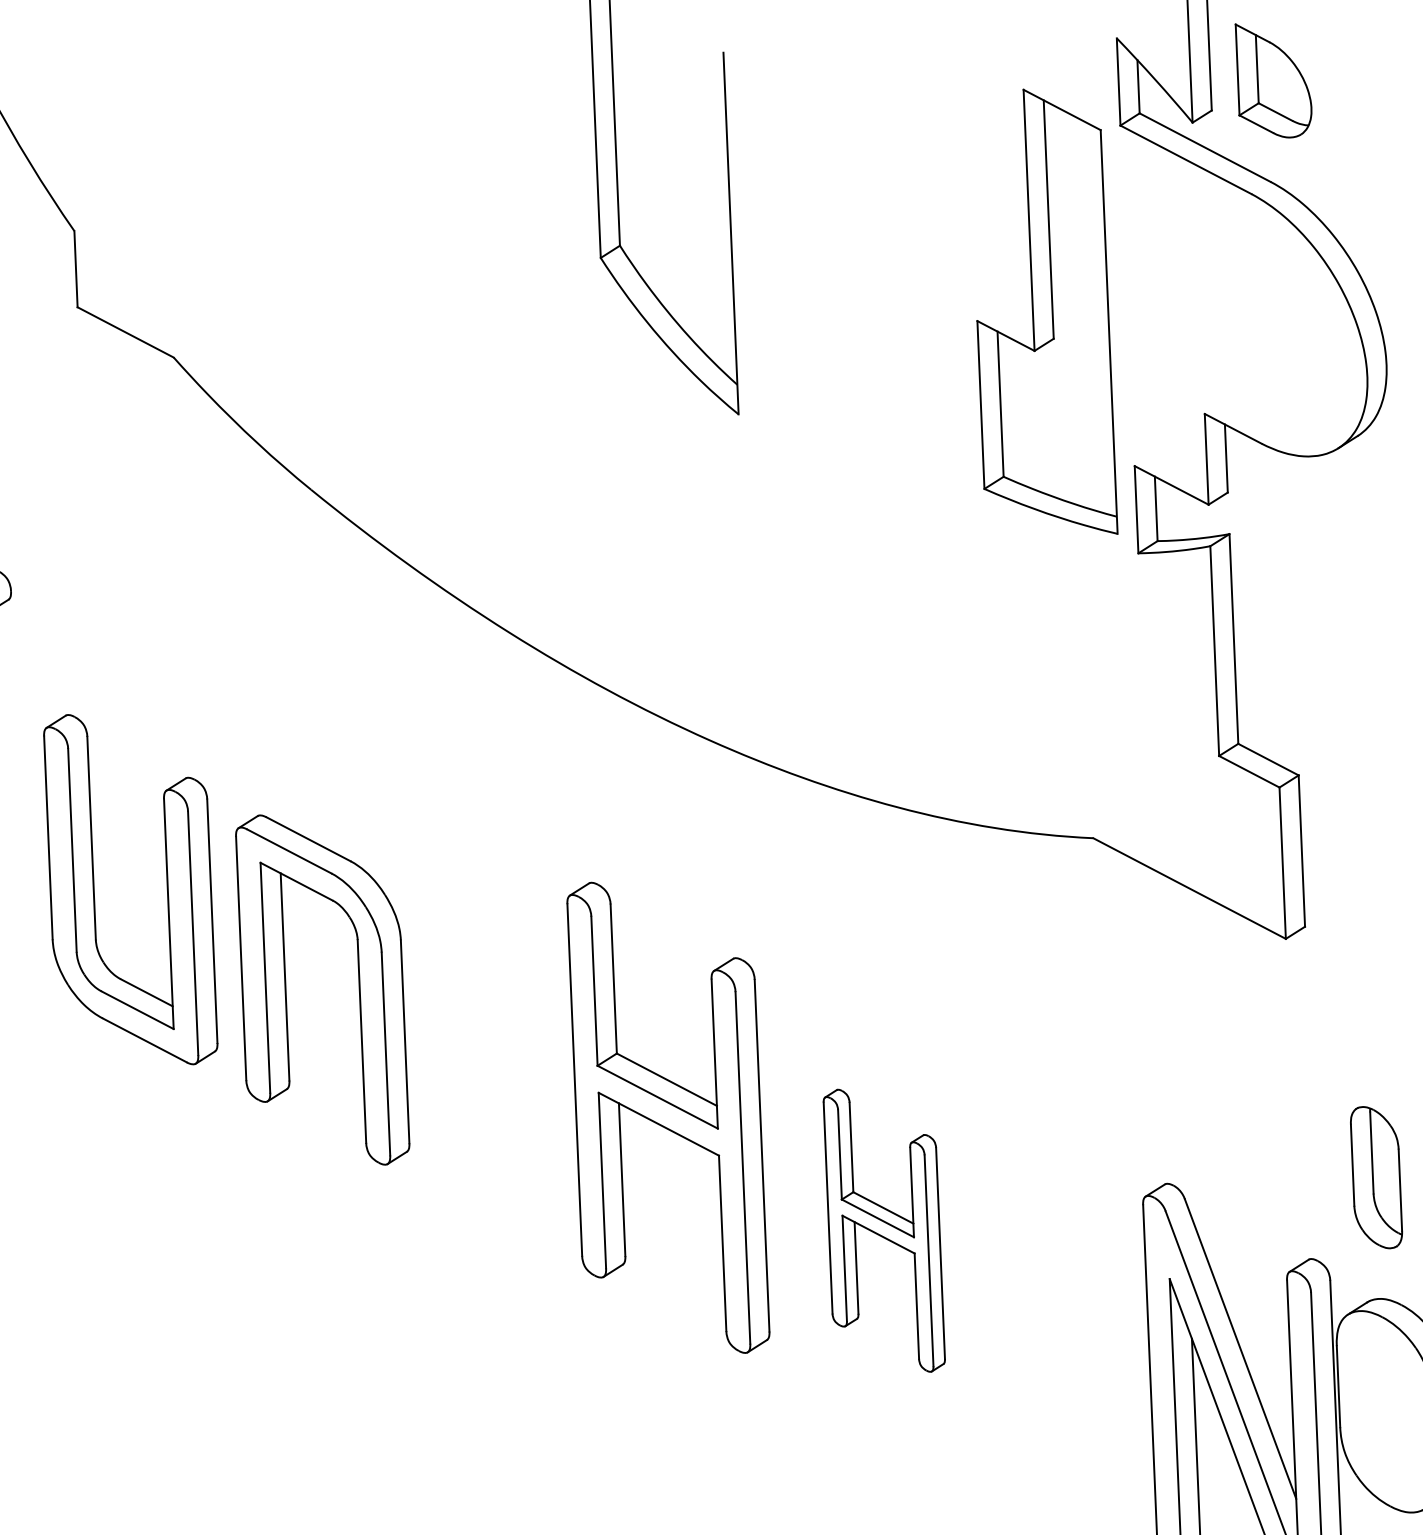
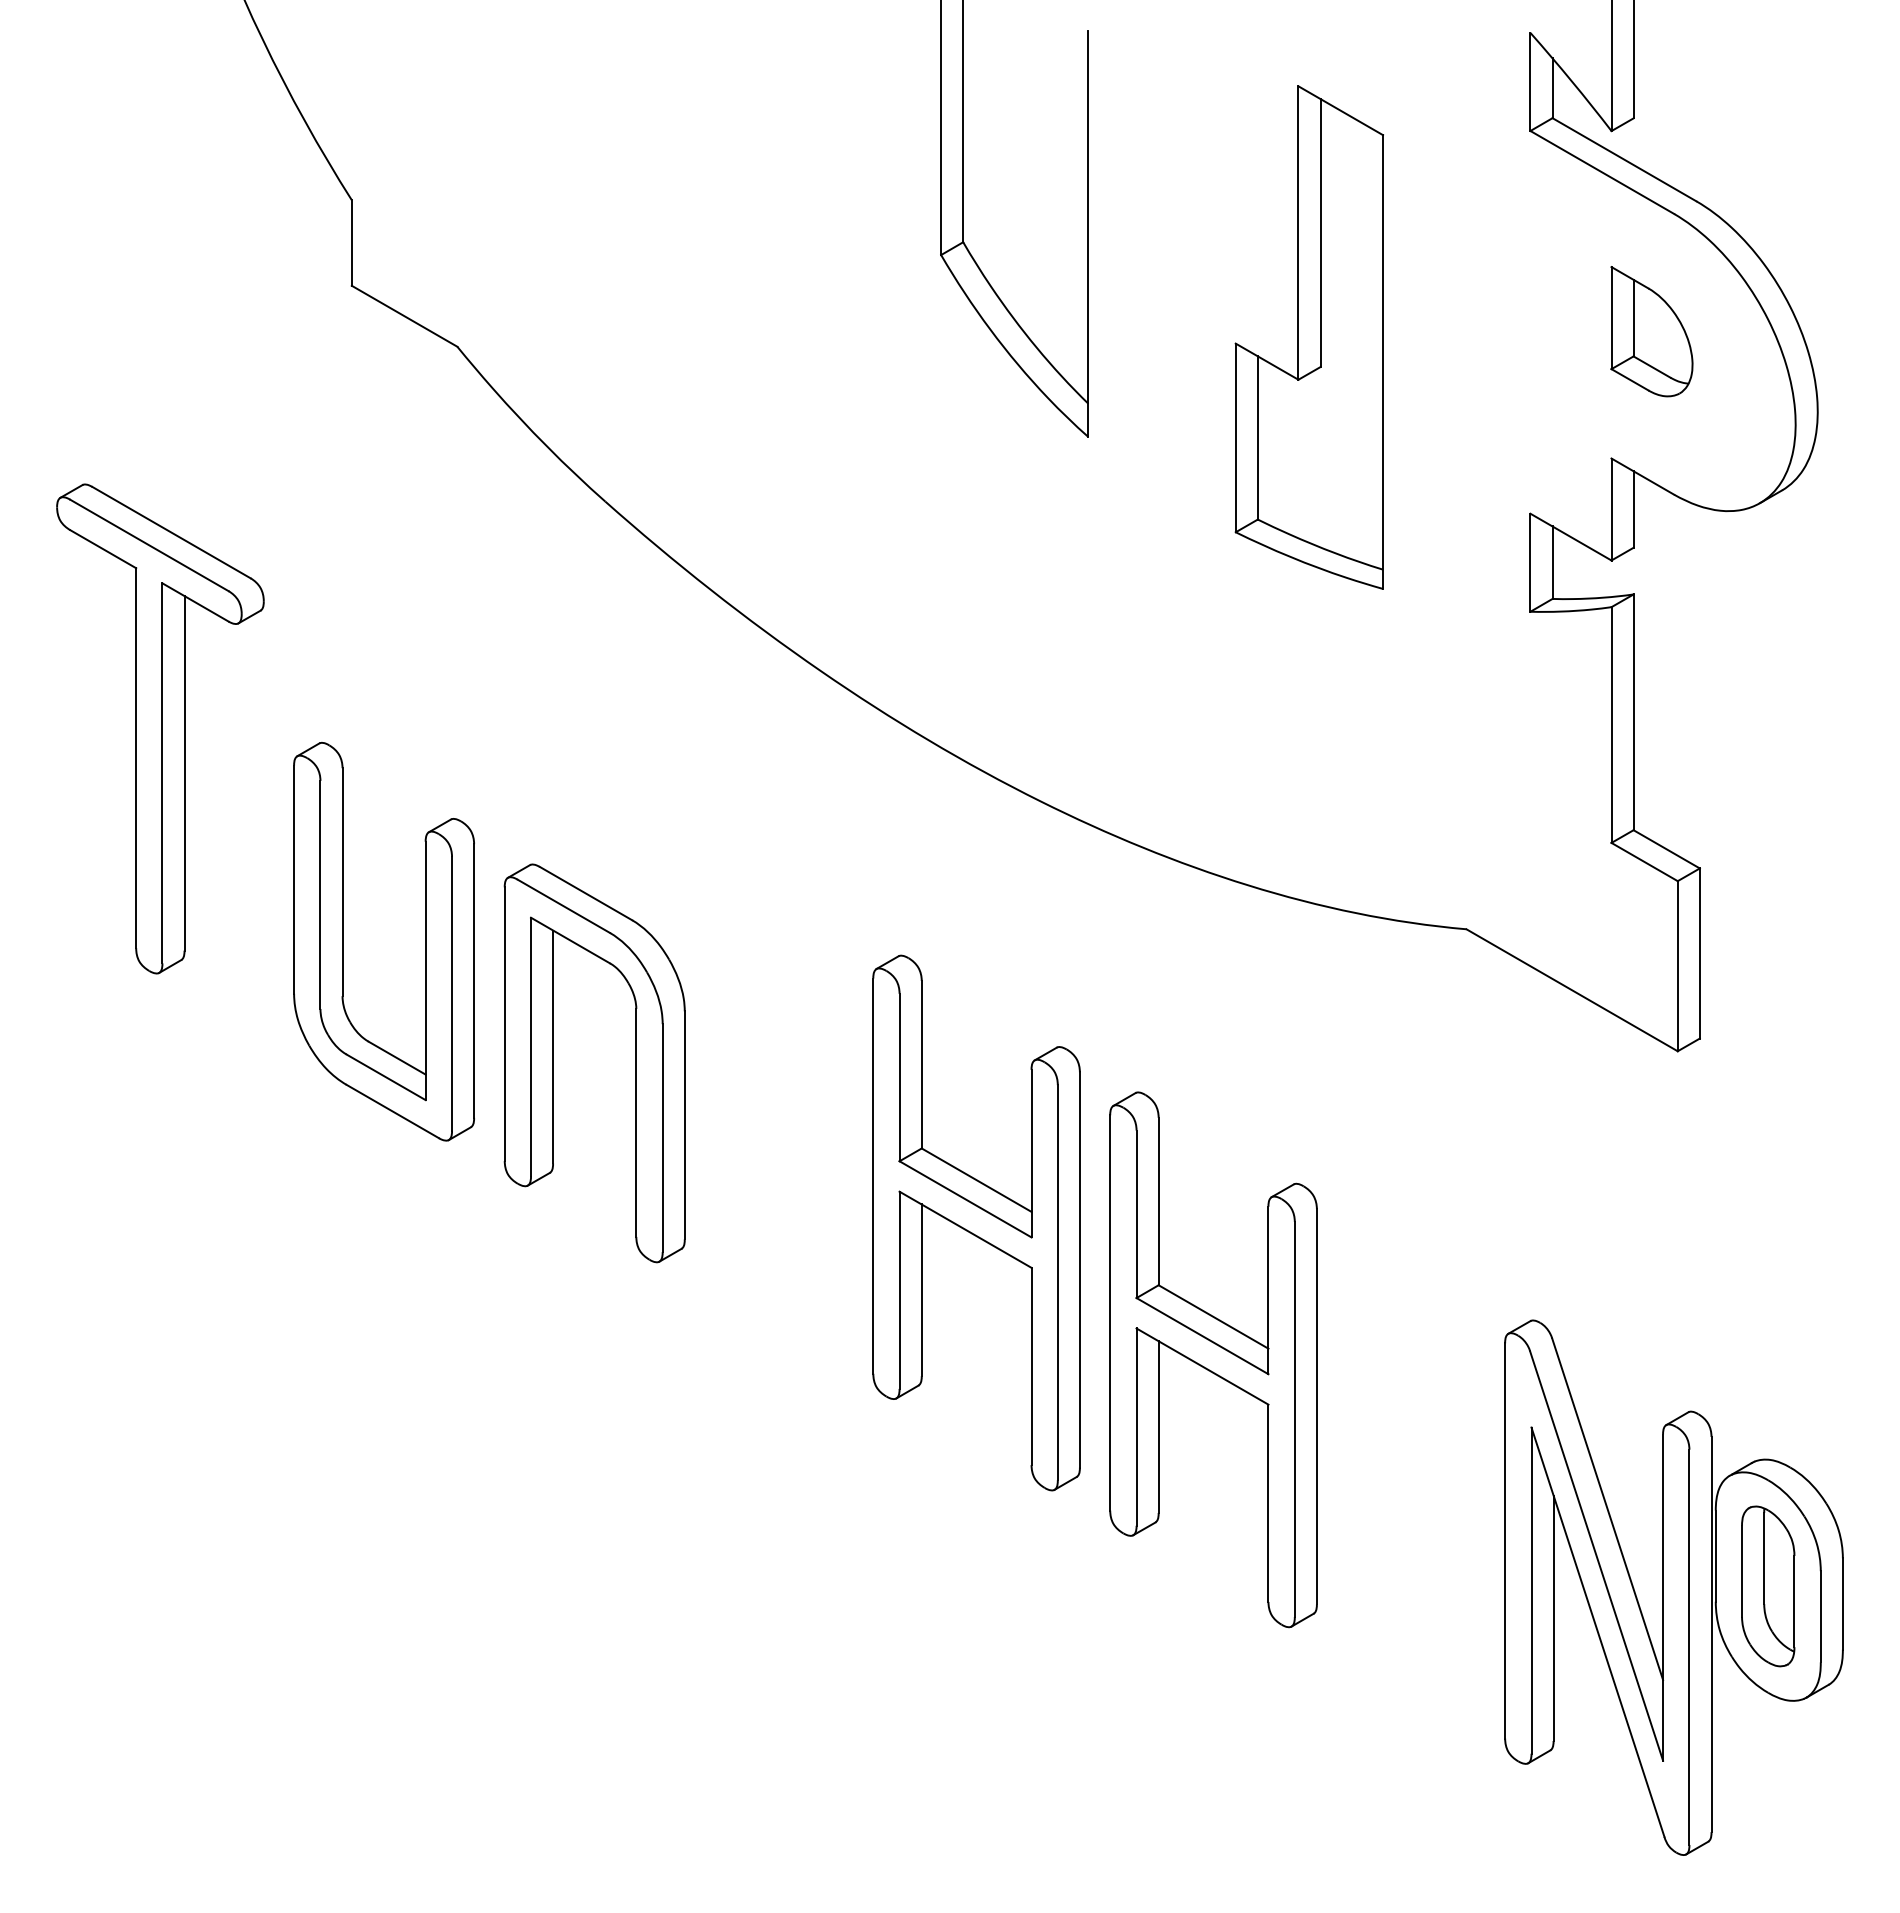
part: (1273, 80) -> (1651, 331), moved
part: (1041, 312) -> (1308, 337), moved
part: (1376, 1177) -> (1768, 1586), moved
part: (884, 1230) -> (1213, 1359), size x1.67

